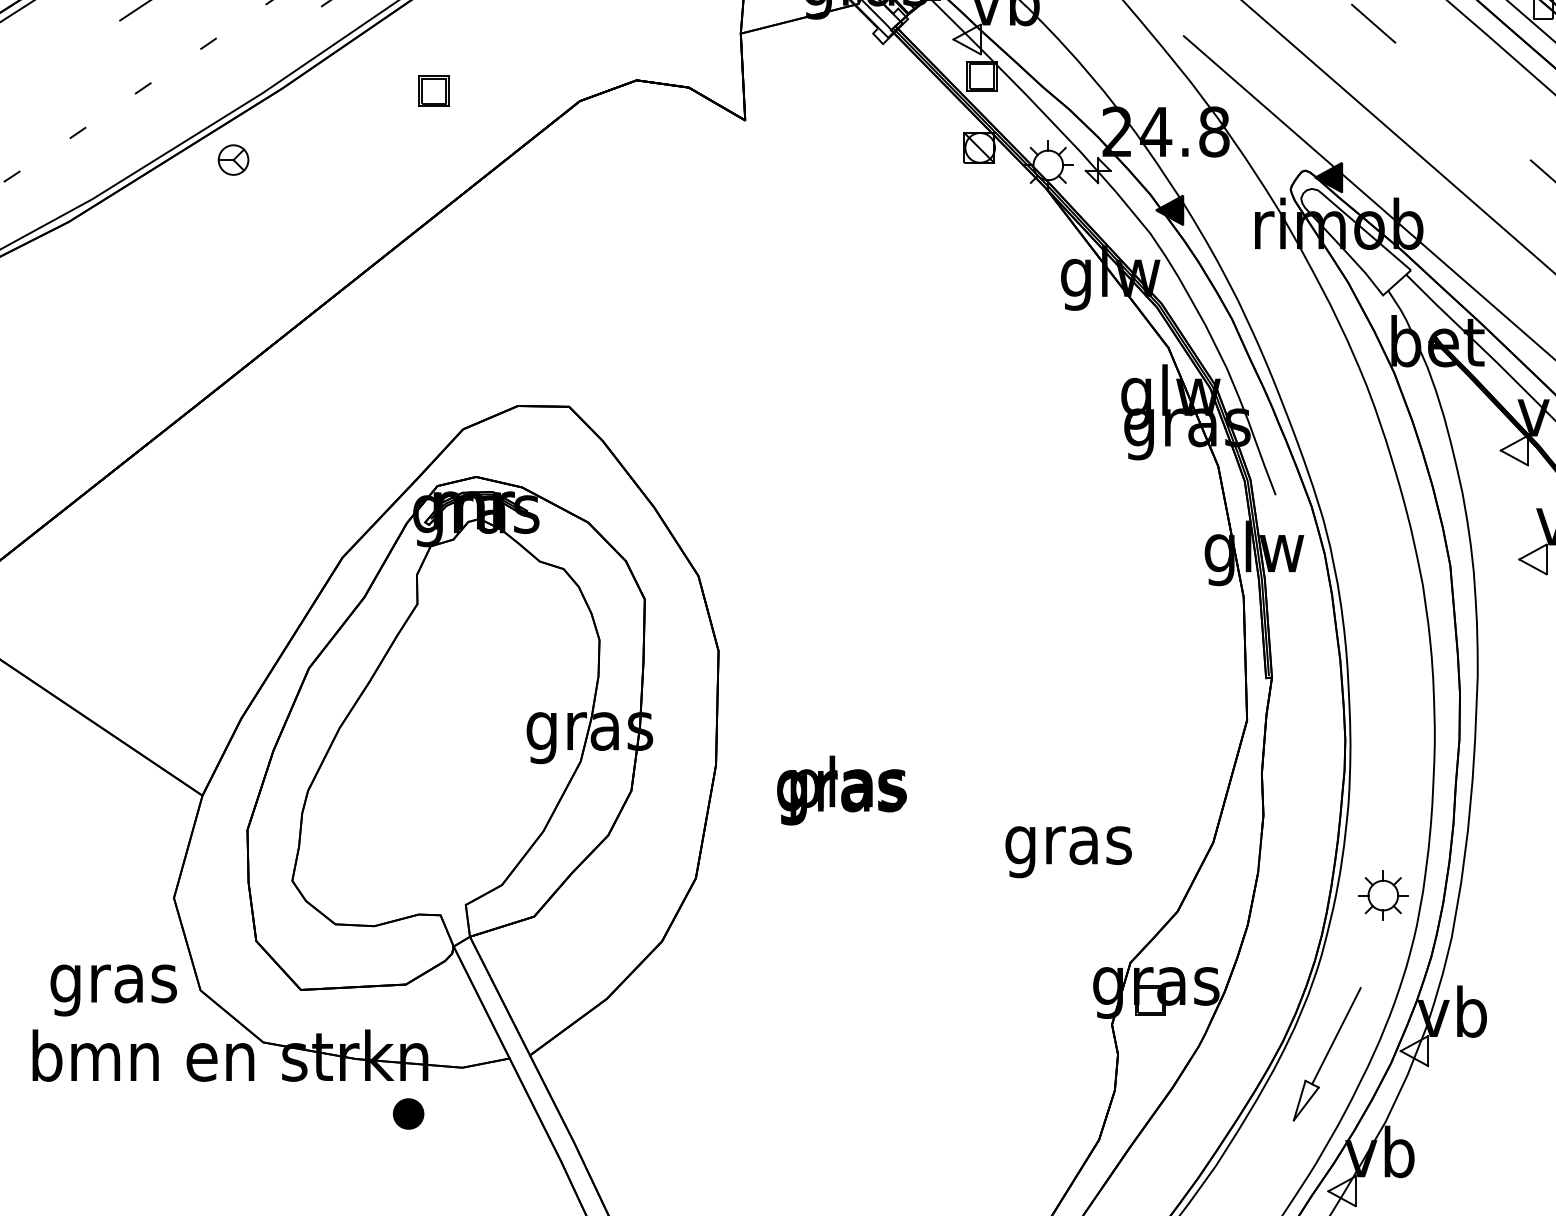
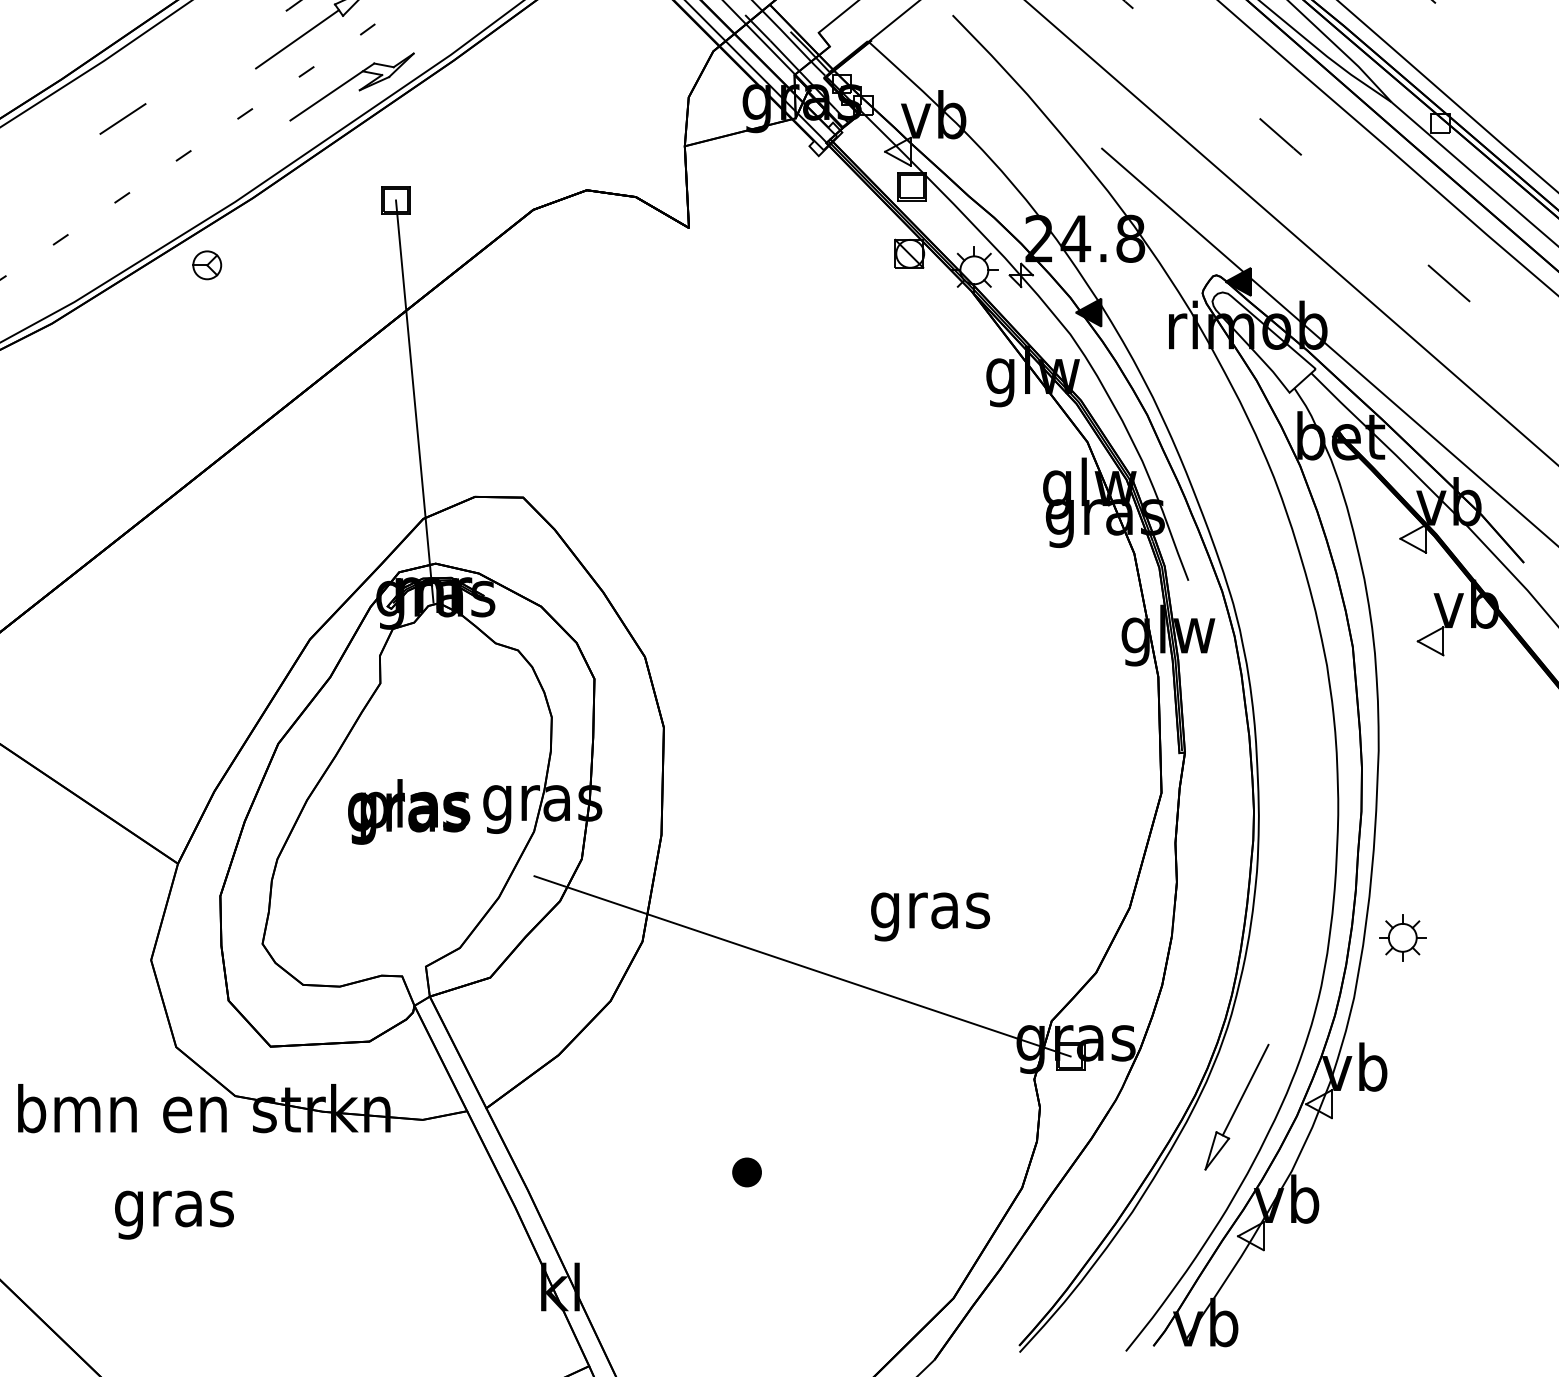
line: (453, 304) -> (414, 401), added
text: (842, 790) -> (409, 811), moved
text: (1068, 851) -> (930, 916), moved
part: (1383, 895) -> (1402, 937), moved
line: (865, 904) -> (802, 966), added
text: (113, 989) -> (174, 1214), moved
part: (408, 1114) -> (746, 1172), moved

